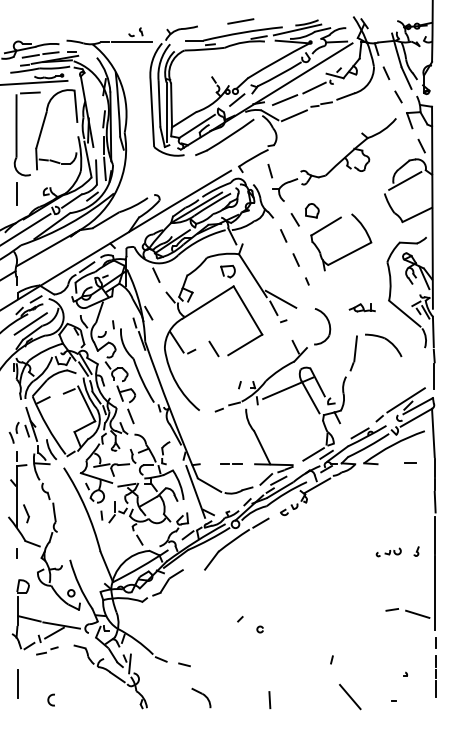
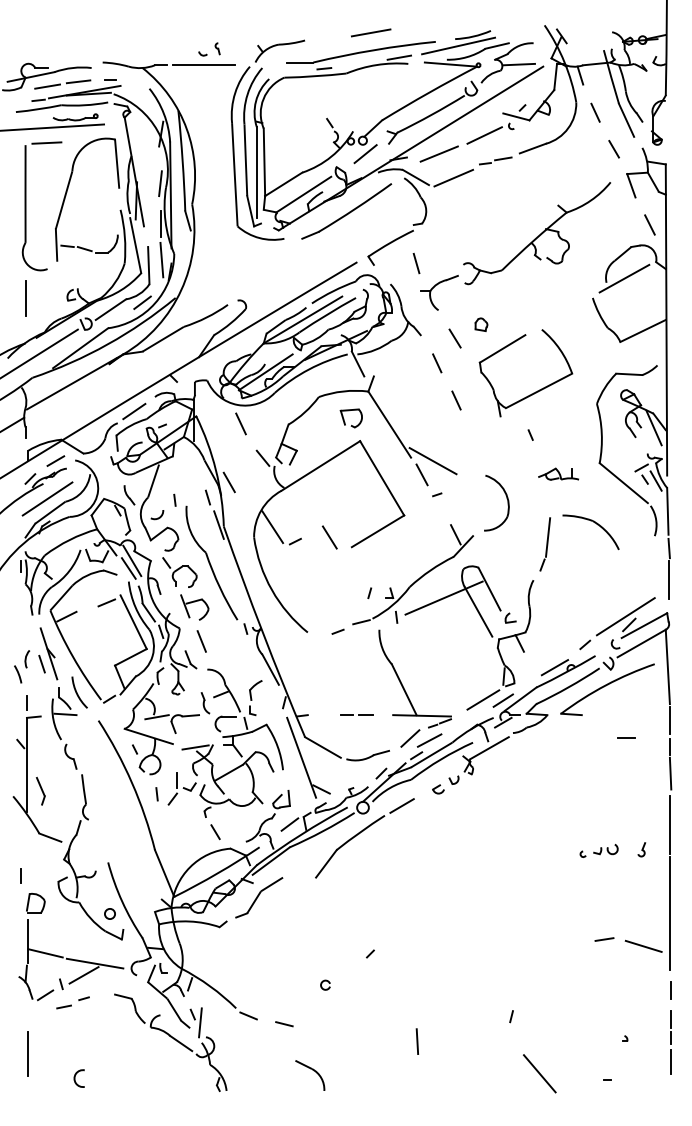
part: (312, 210) -> (481, 324), size x0.6
line: (307, 281) -> (530, 435), moved
line: (410, 462) -> (626, 737), moved
line: (16, 553) -> (19, 875), moved
arc: (258, 629) -> (322, 985), moved
line: (269, 700) -> (416, 1042), moved

